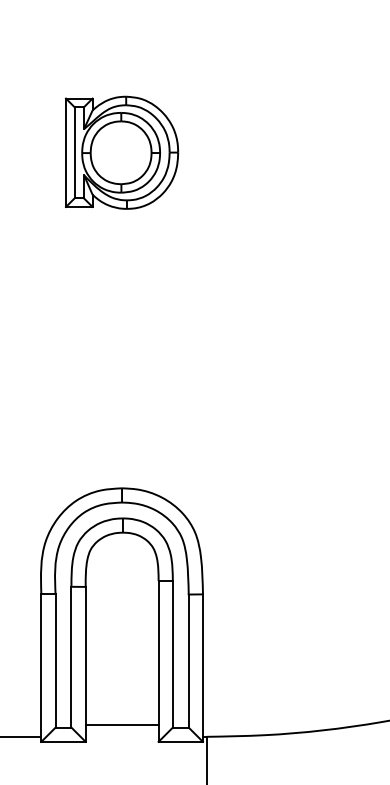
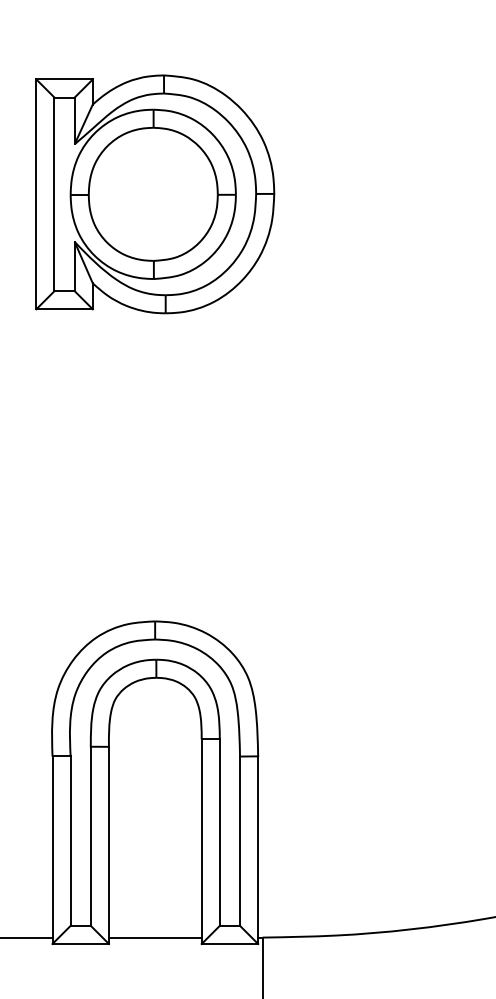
part: (121, 152) -> (154, 194), size x1.67
line: (121, 724) -> (154, 937), moved

